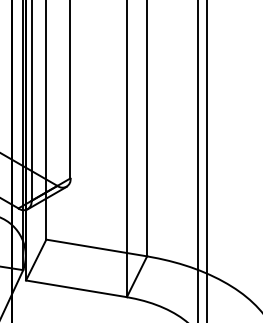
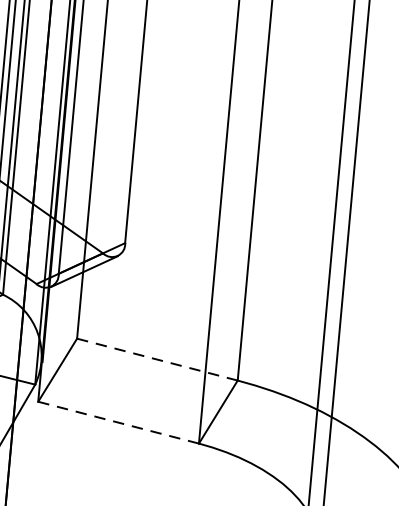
line: (97, 248) -> (158, 360), solid -> dashed
line: (76, 288) -> (118, 422), solid -> dashed

